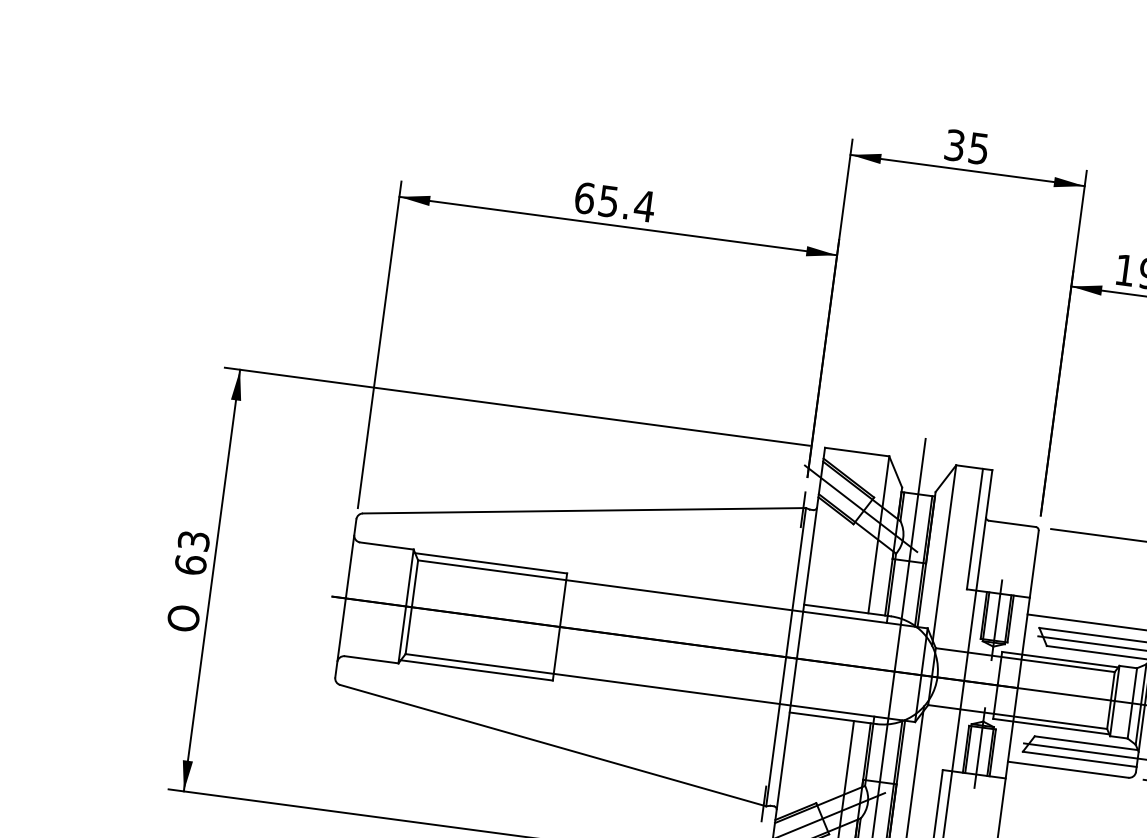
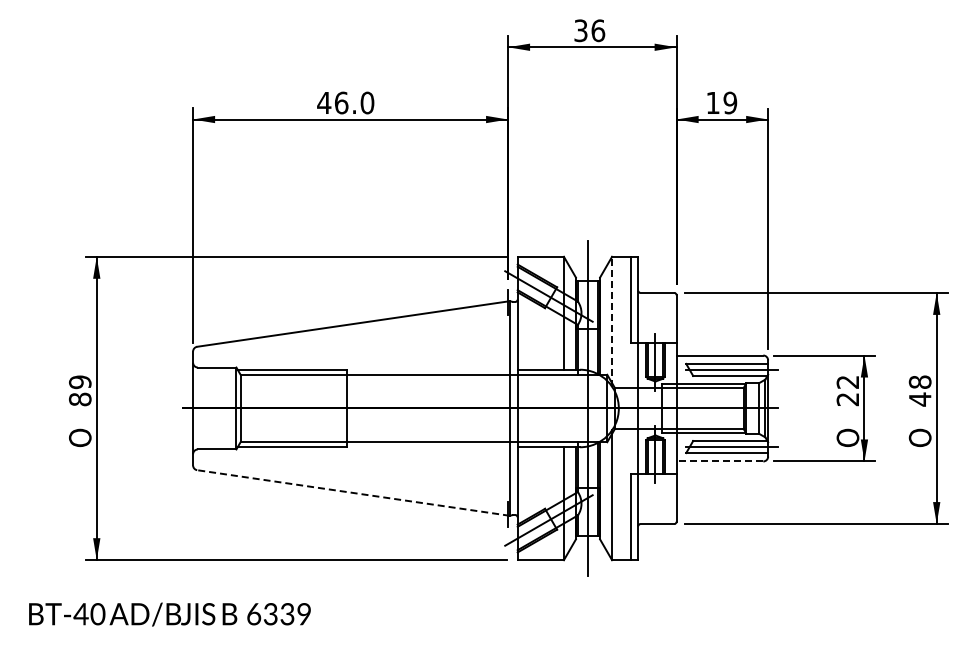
text: (979, 148) -> (598, 30), 35 -> 36
text: (614, 201) -> (345, 102), 65.4 -> 46.0
text: (191, 552) -> (79, 390), 63 -> 89
line: (944, 555) -> (612, 321), solid -> dashed
line: (553, 744) -> (353, 492), solid -> dashed
line: (1067, 769) -> (719, 461), solid -> dashed

